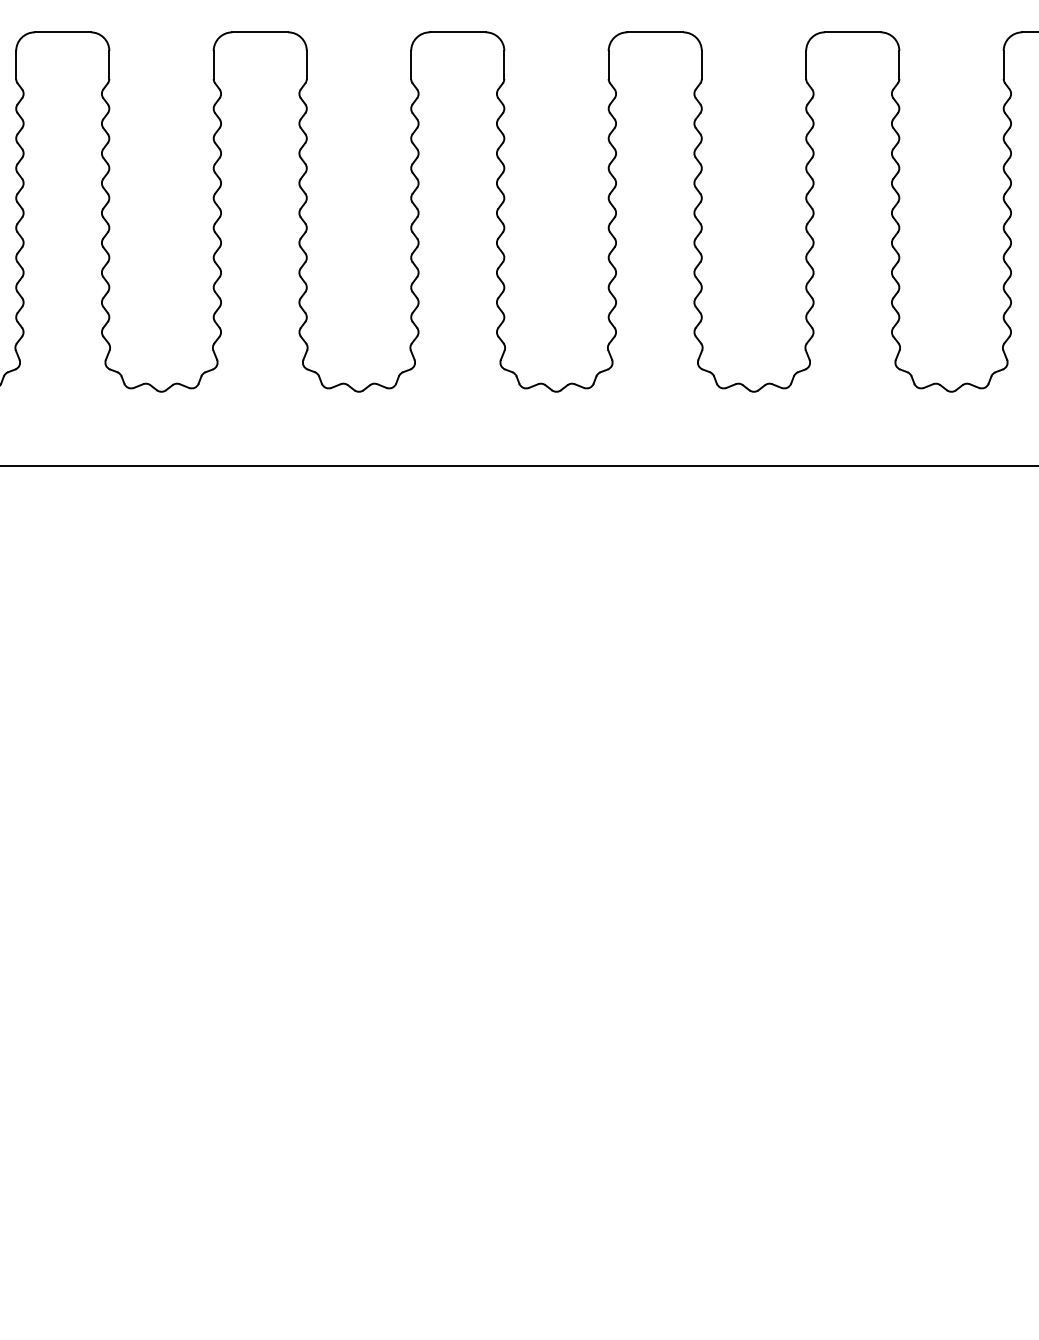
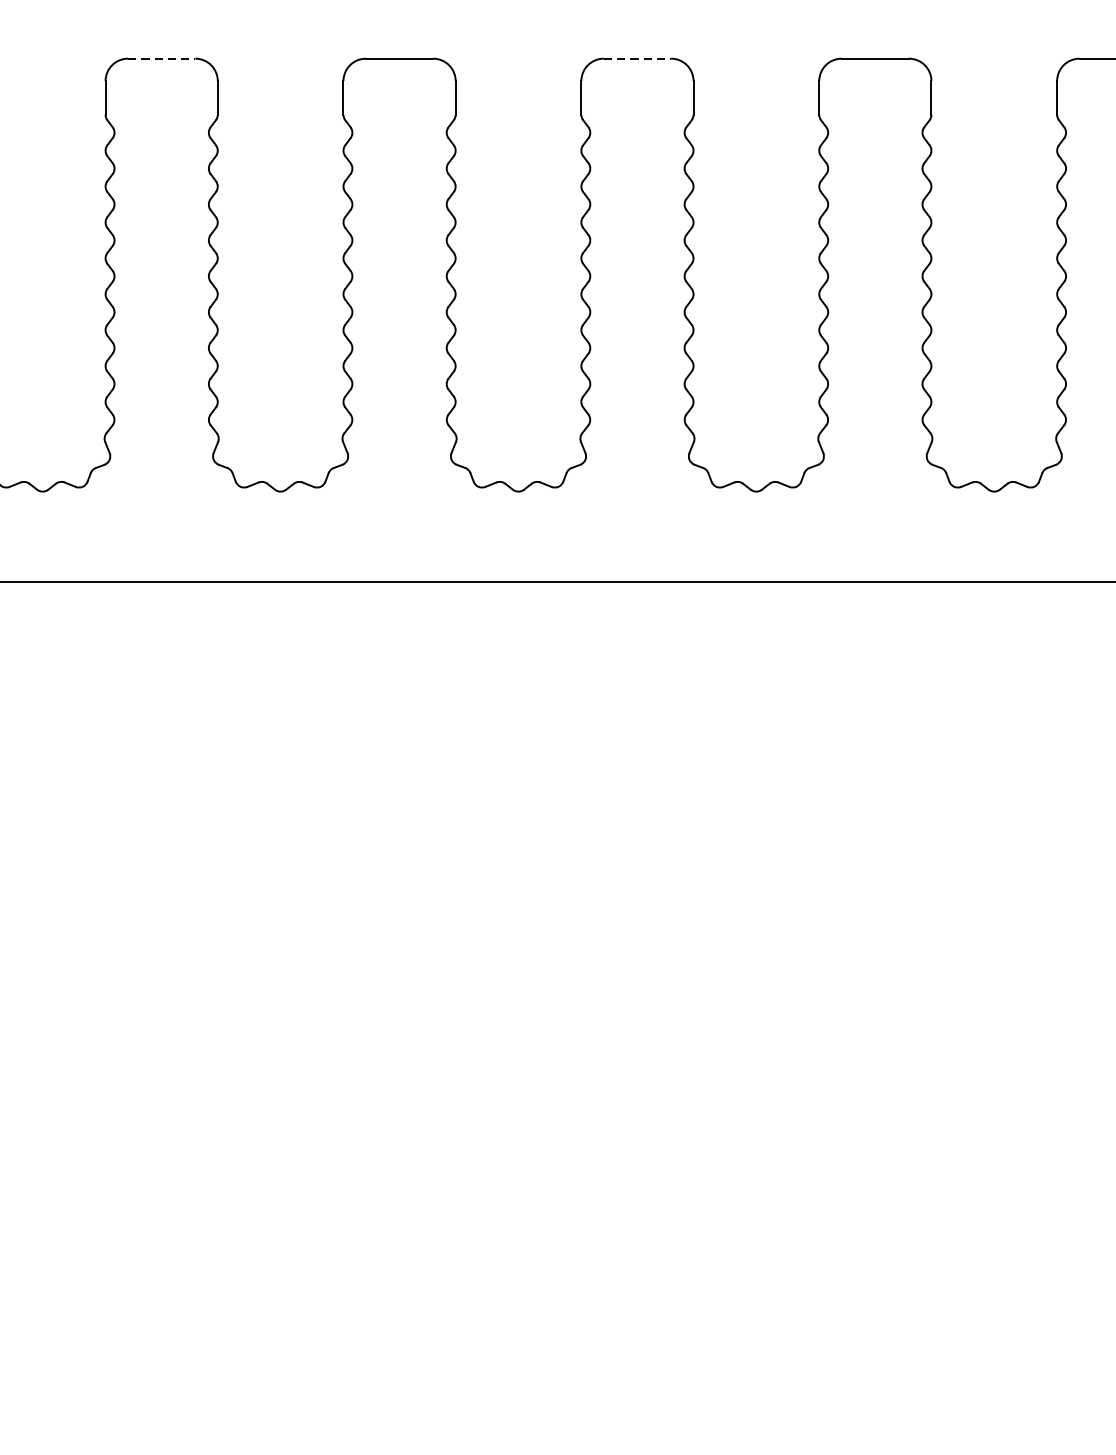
line: (260, 32) -> (161, 58), solid -> dashed
line: (655, 32) -> (637, 58), solid -> dashed

